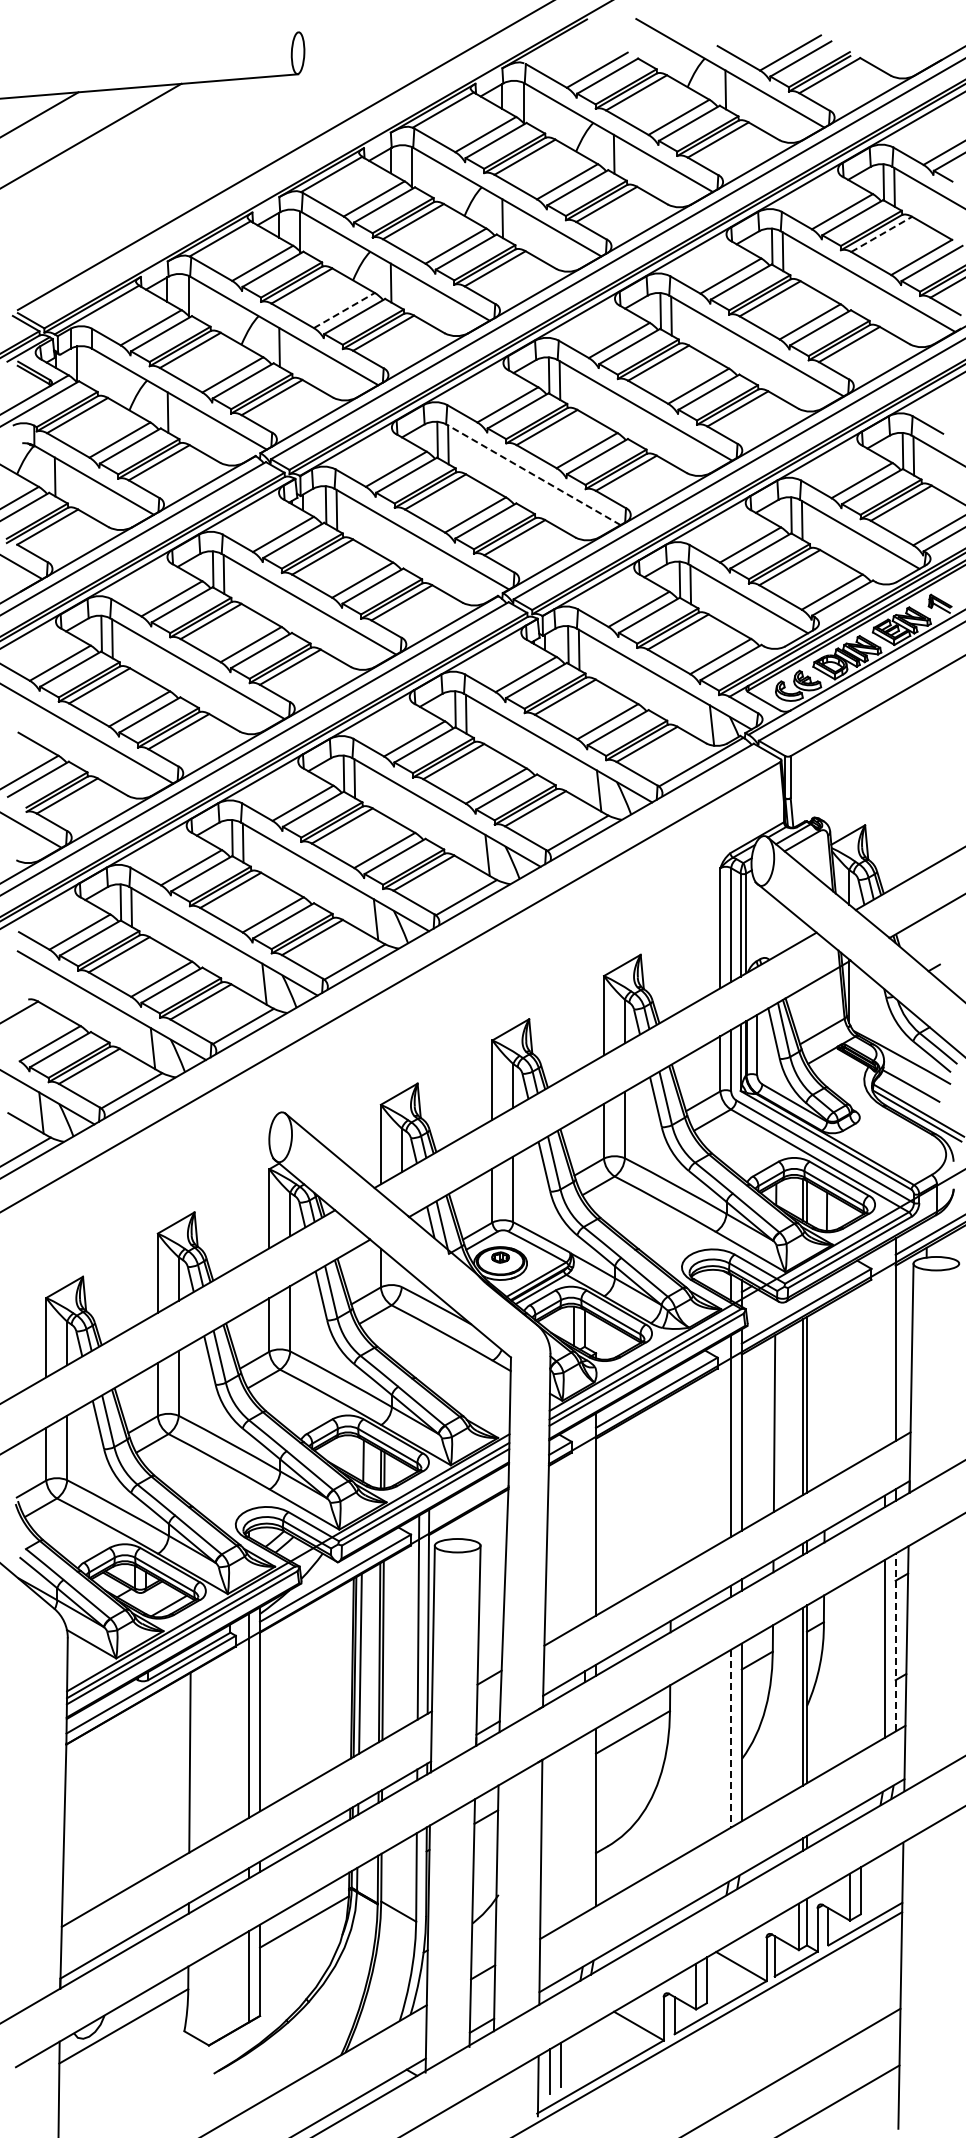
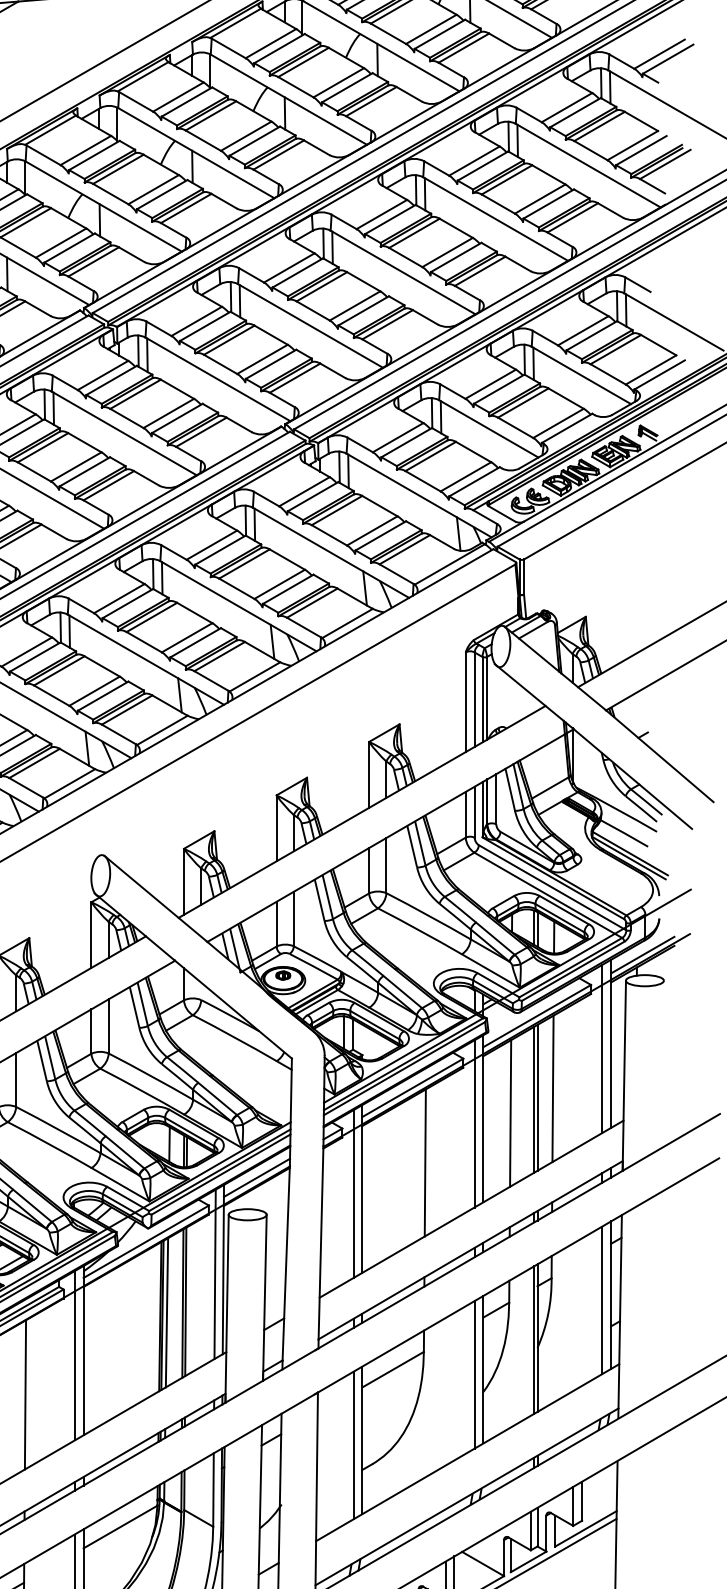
line: (882, 234) -> (600, 126), dashed -> solid
line: (344, 310) -> (153, 189), dashed -> solid
line: (533, 474) -> (310, 325), dashed -> solid
line: (884, 1345) -> (601, 1048), added
line: (825, 1393) -> (552, 1088), added
line: (671, 1482) -> (425, 1162), added
line: (468, 1501) -> (256, 1178), added
line: (585, 1520) -> (353, 1193), added
line: (895, 1642) -> (611, 1295), dashed -> solid
line: (731, 1738) -> (474, 1374), dashed -> solid
line: (585, 1823) -> (353, 1445), added

